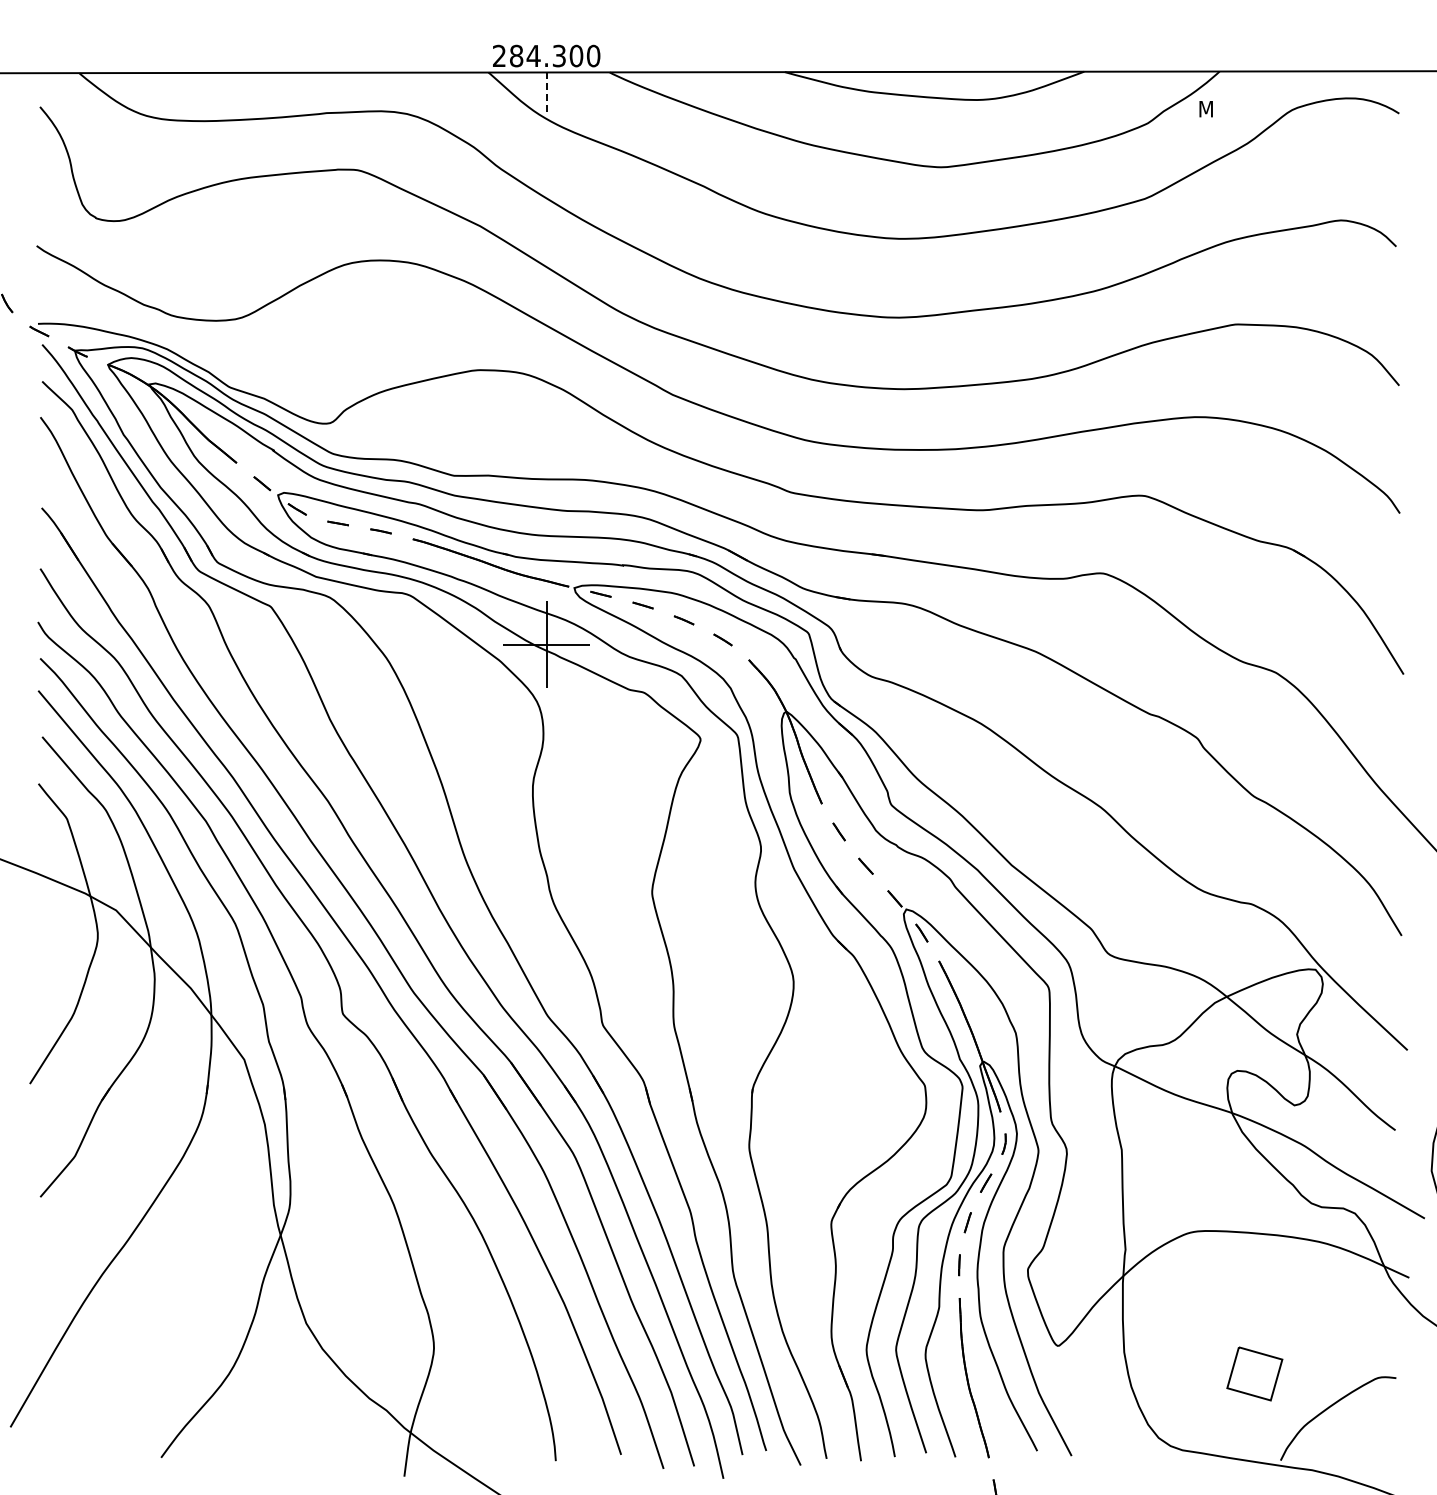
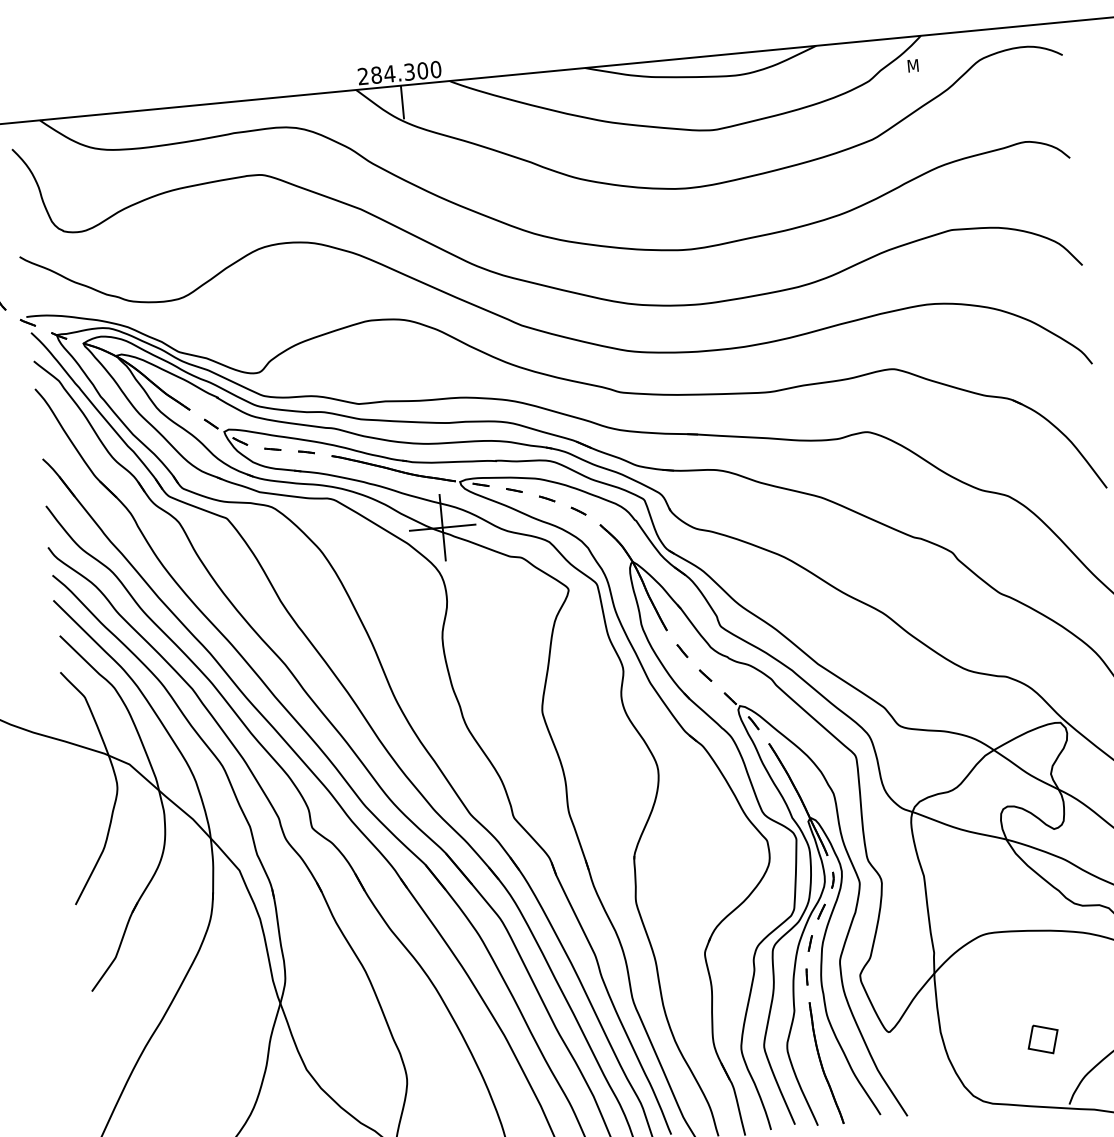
line: (546, 94) -> (402, 102), dashed -> solid
part: (1254, 1373) -> (1042, 1039), size x0.71

